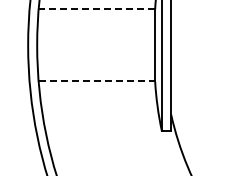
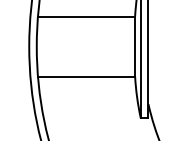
line: (96, 9) -> (86, 16), dashed -> solid
line: (97, 81) -> (87, 76), dashed -> solid

